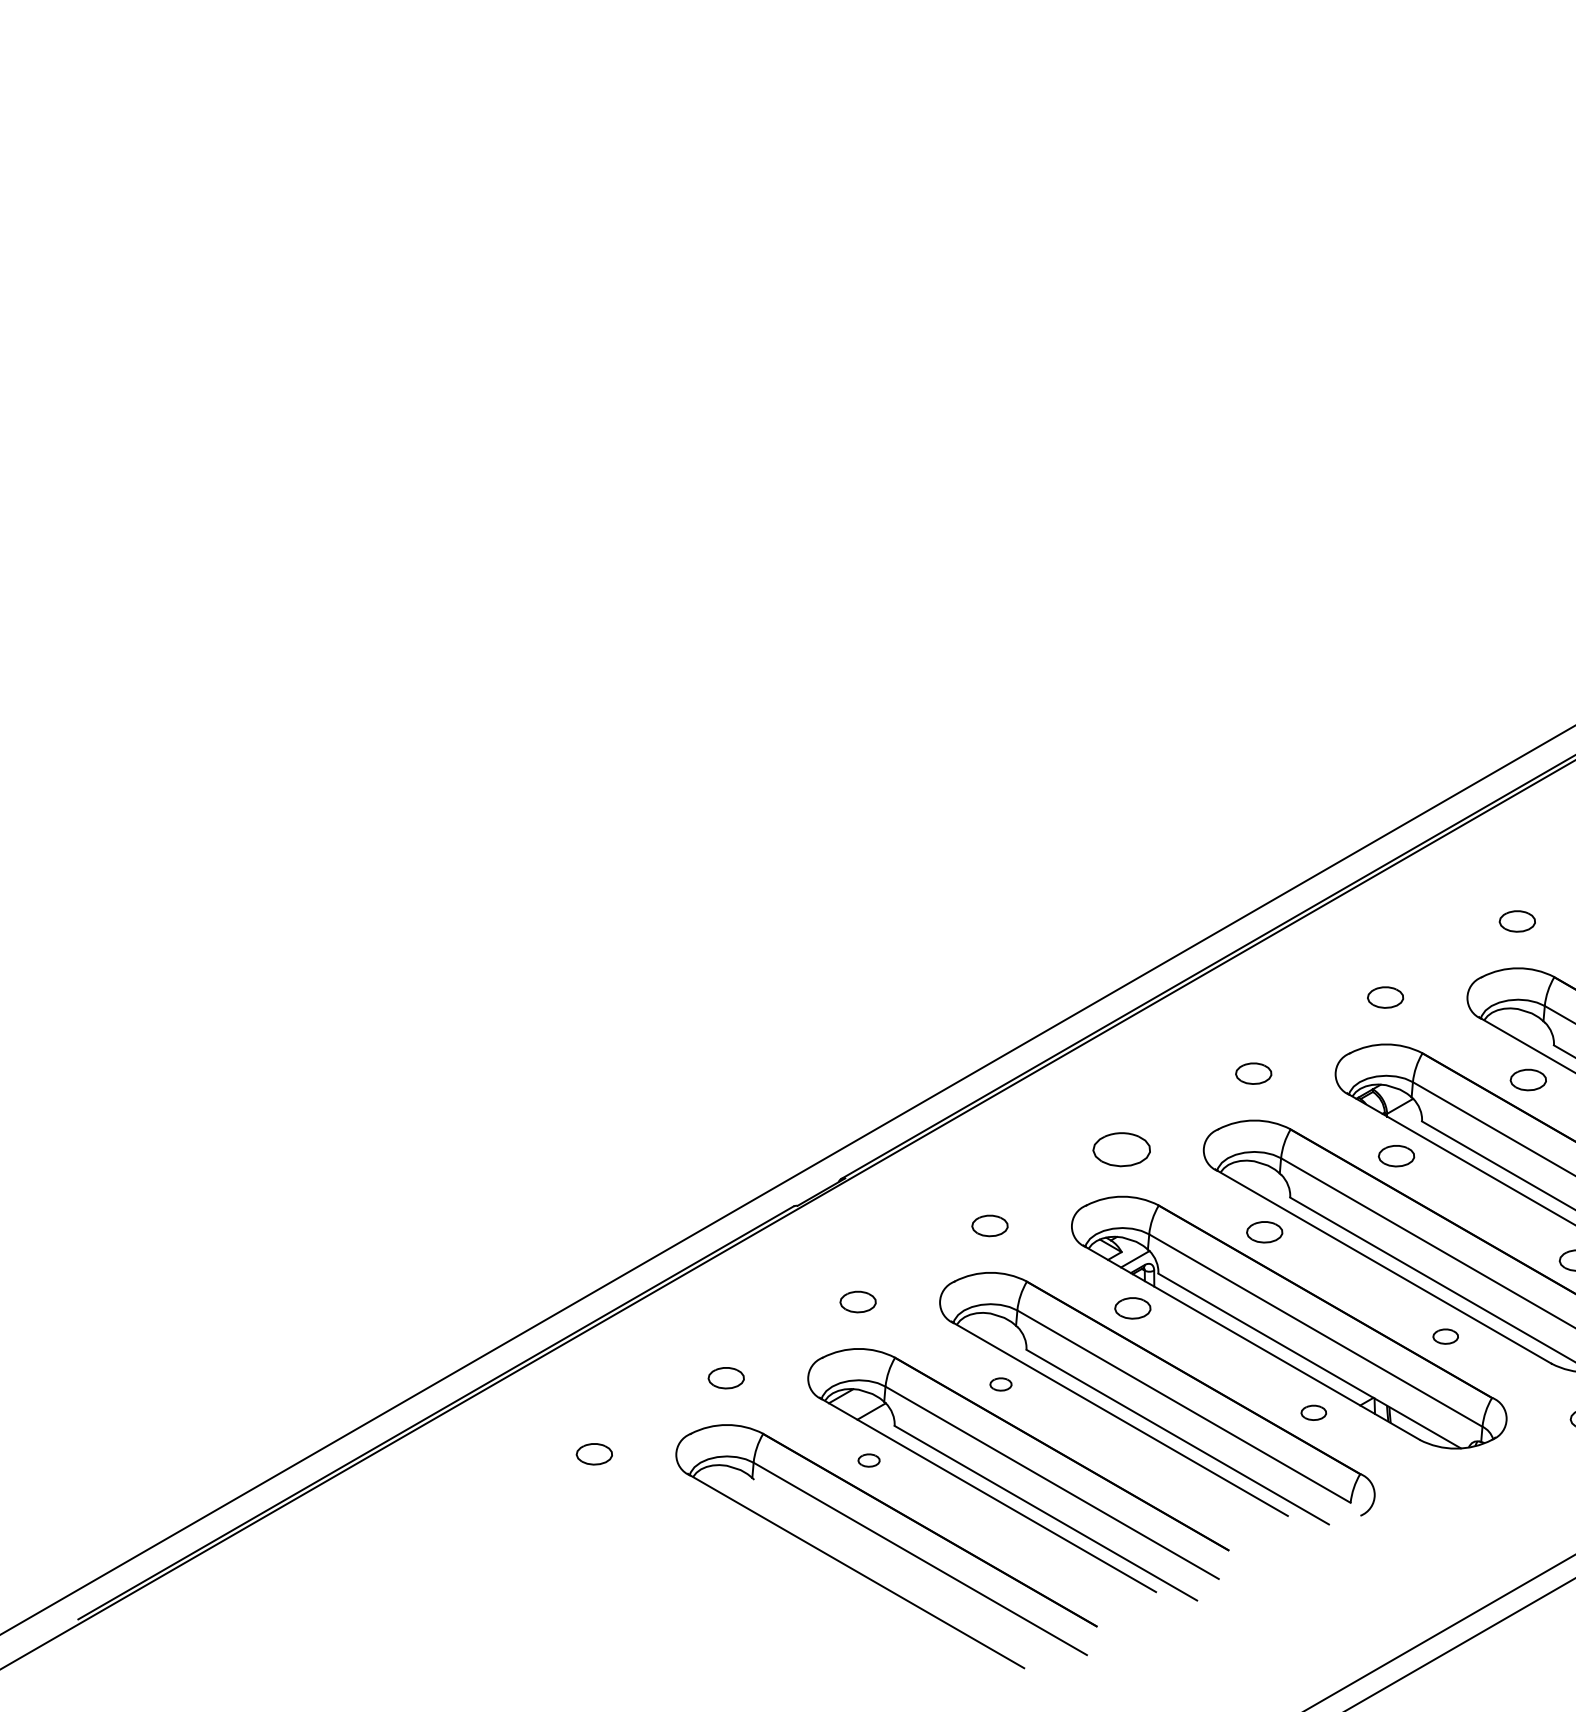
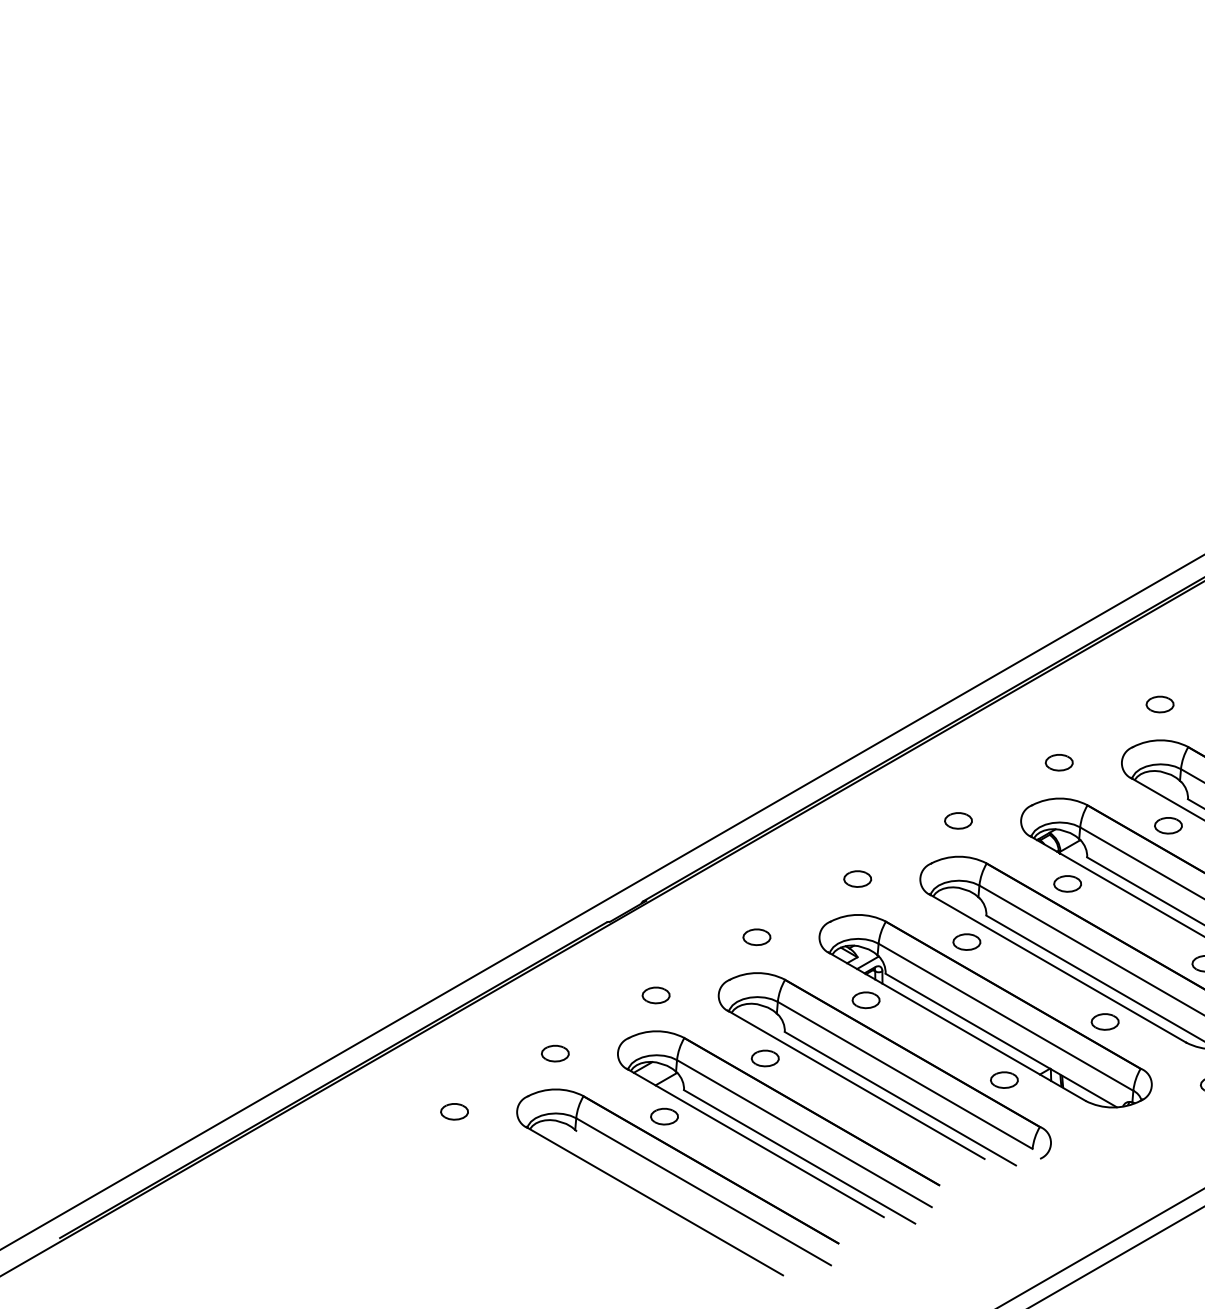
part: (1121, 1149) -> (857, 878), size x0.62
part: (1445, 1336) -> (1105, 1021), size x1.43
part: (1000, 1384) -> (764, 1058), size x1.67
part: (1313, 1412) -> (1004, 1079), size x1.43
part: (868, 1460) -> (664, 1116), size x1.67

